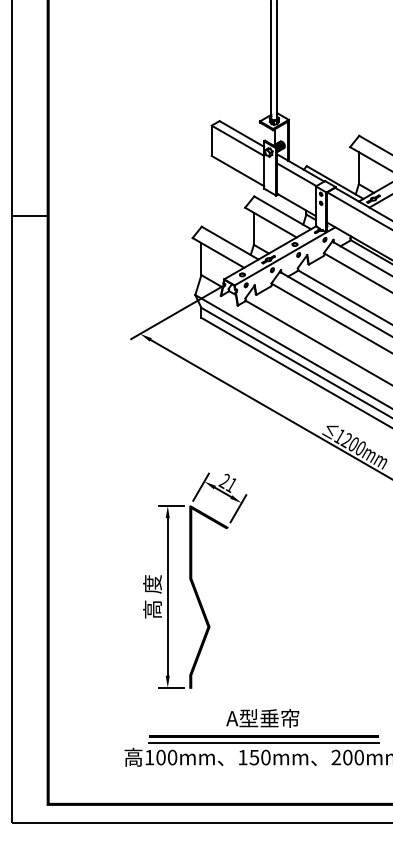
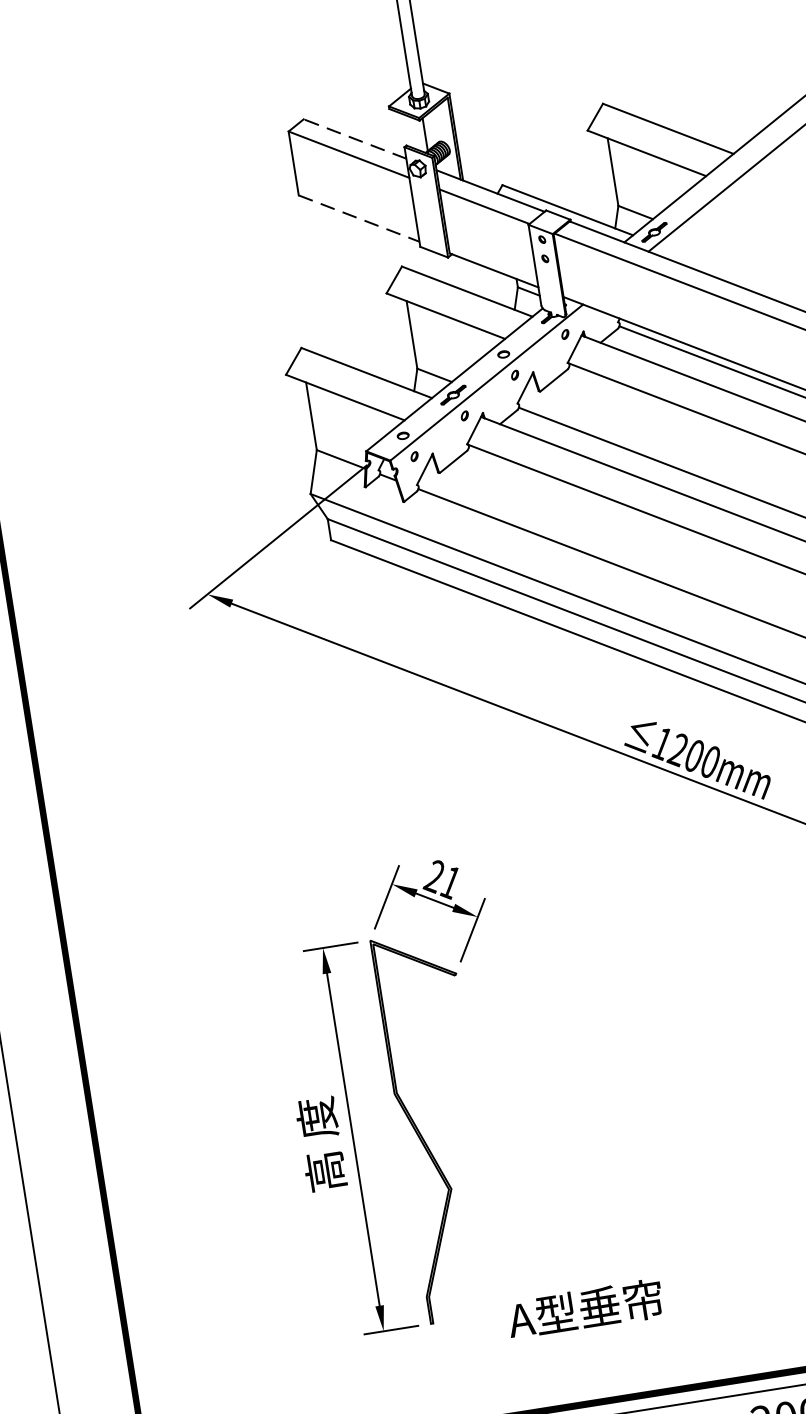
line: (242, 134) -> (356, 139), solid -> dashed
line: (238, 171) -> (360, 219), solid -> dashed
text: (262, 718) -> (584, 1309), moved

